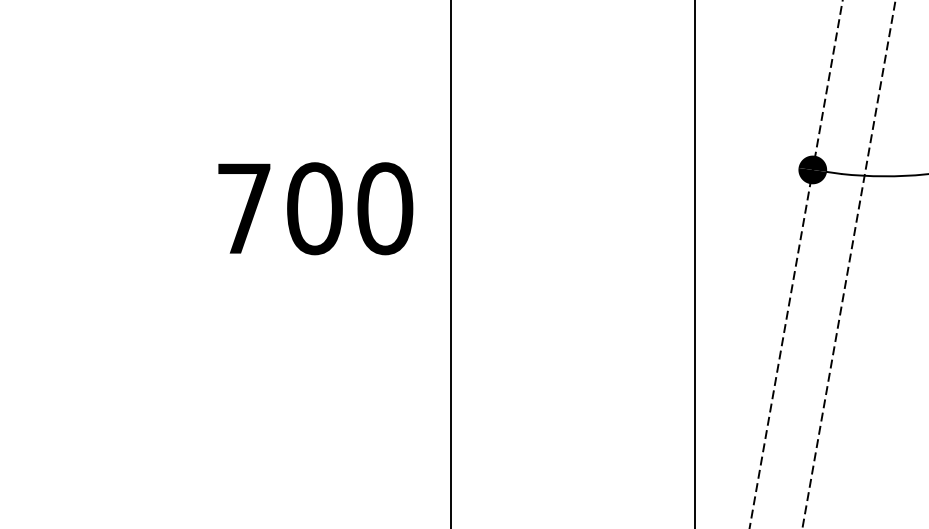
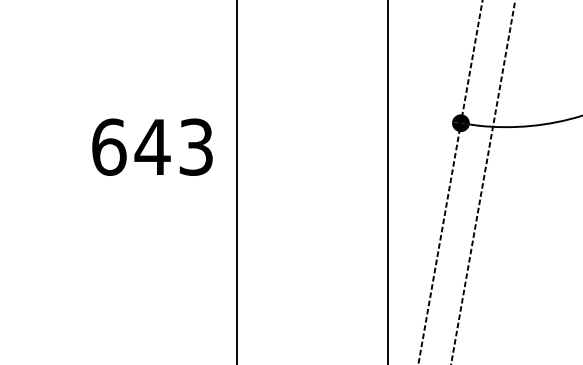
text: (314, 207) -> (152, 146), 700 -> 643

